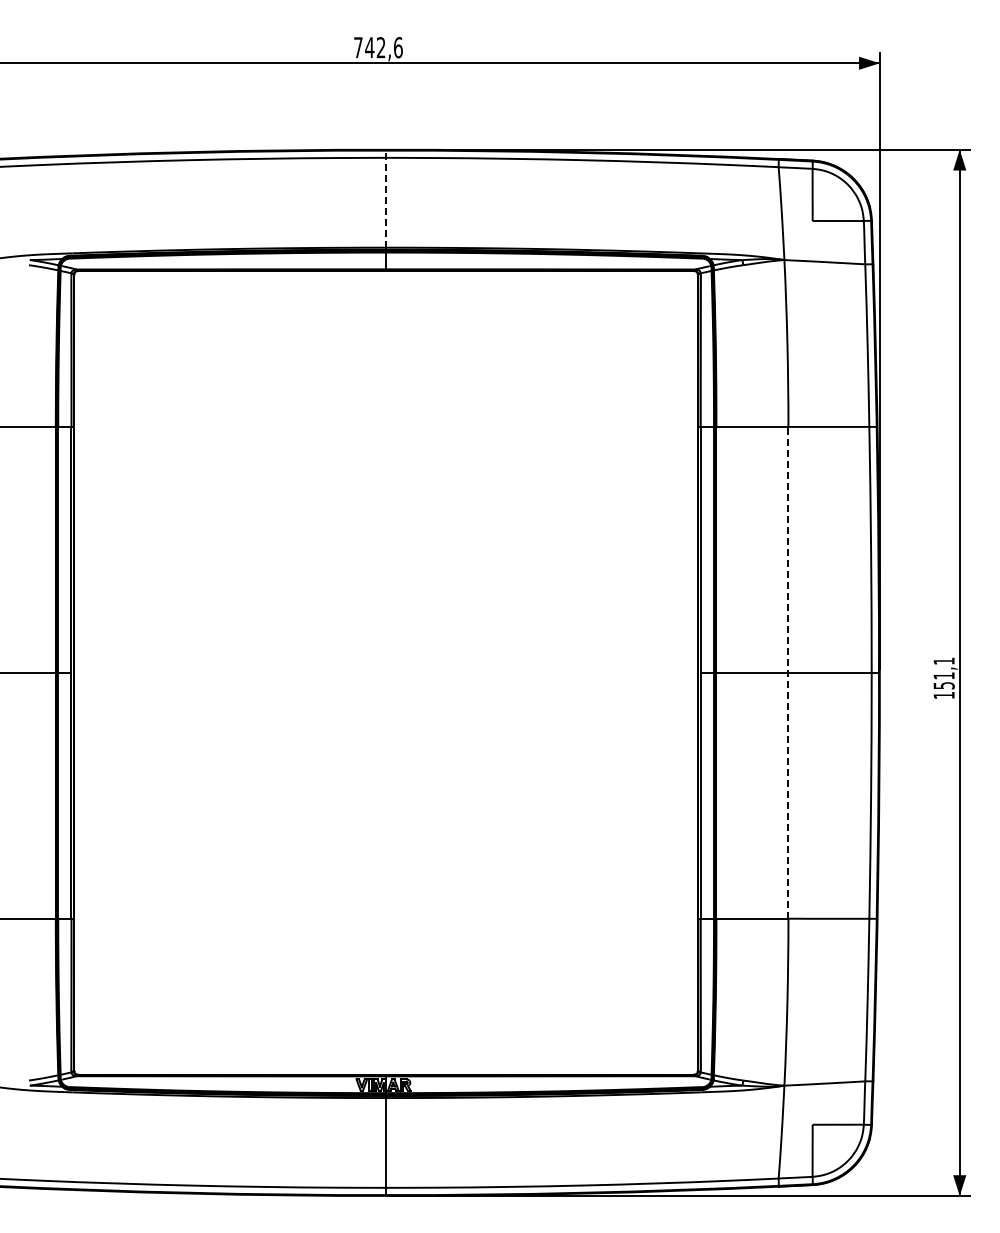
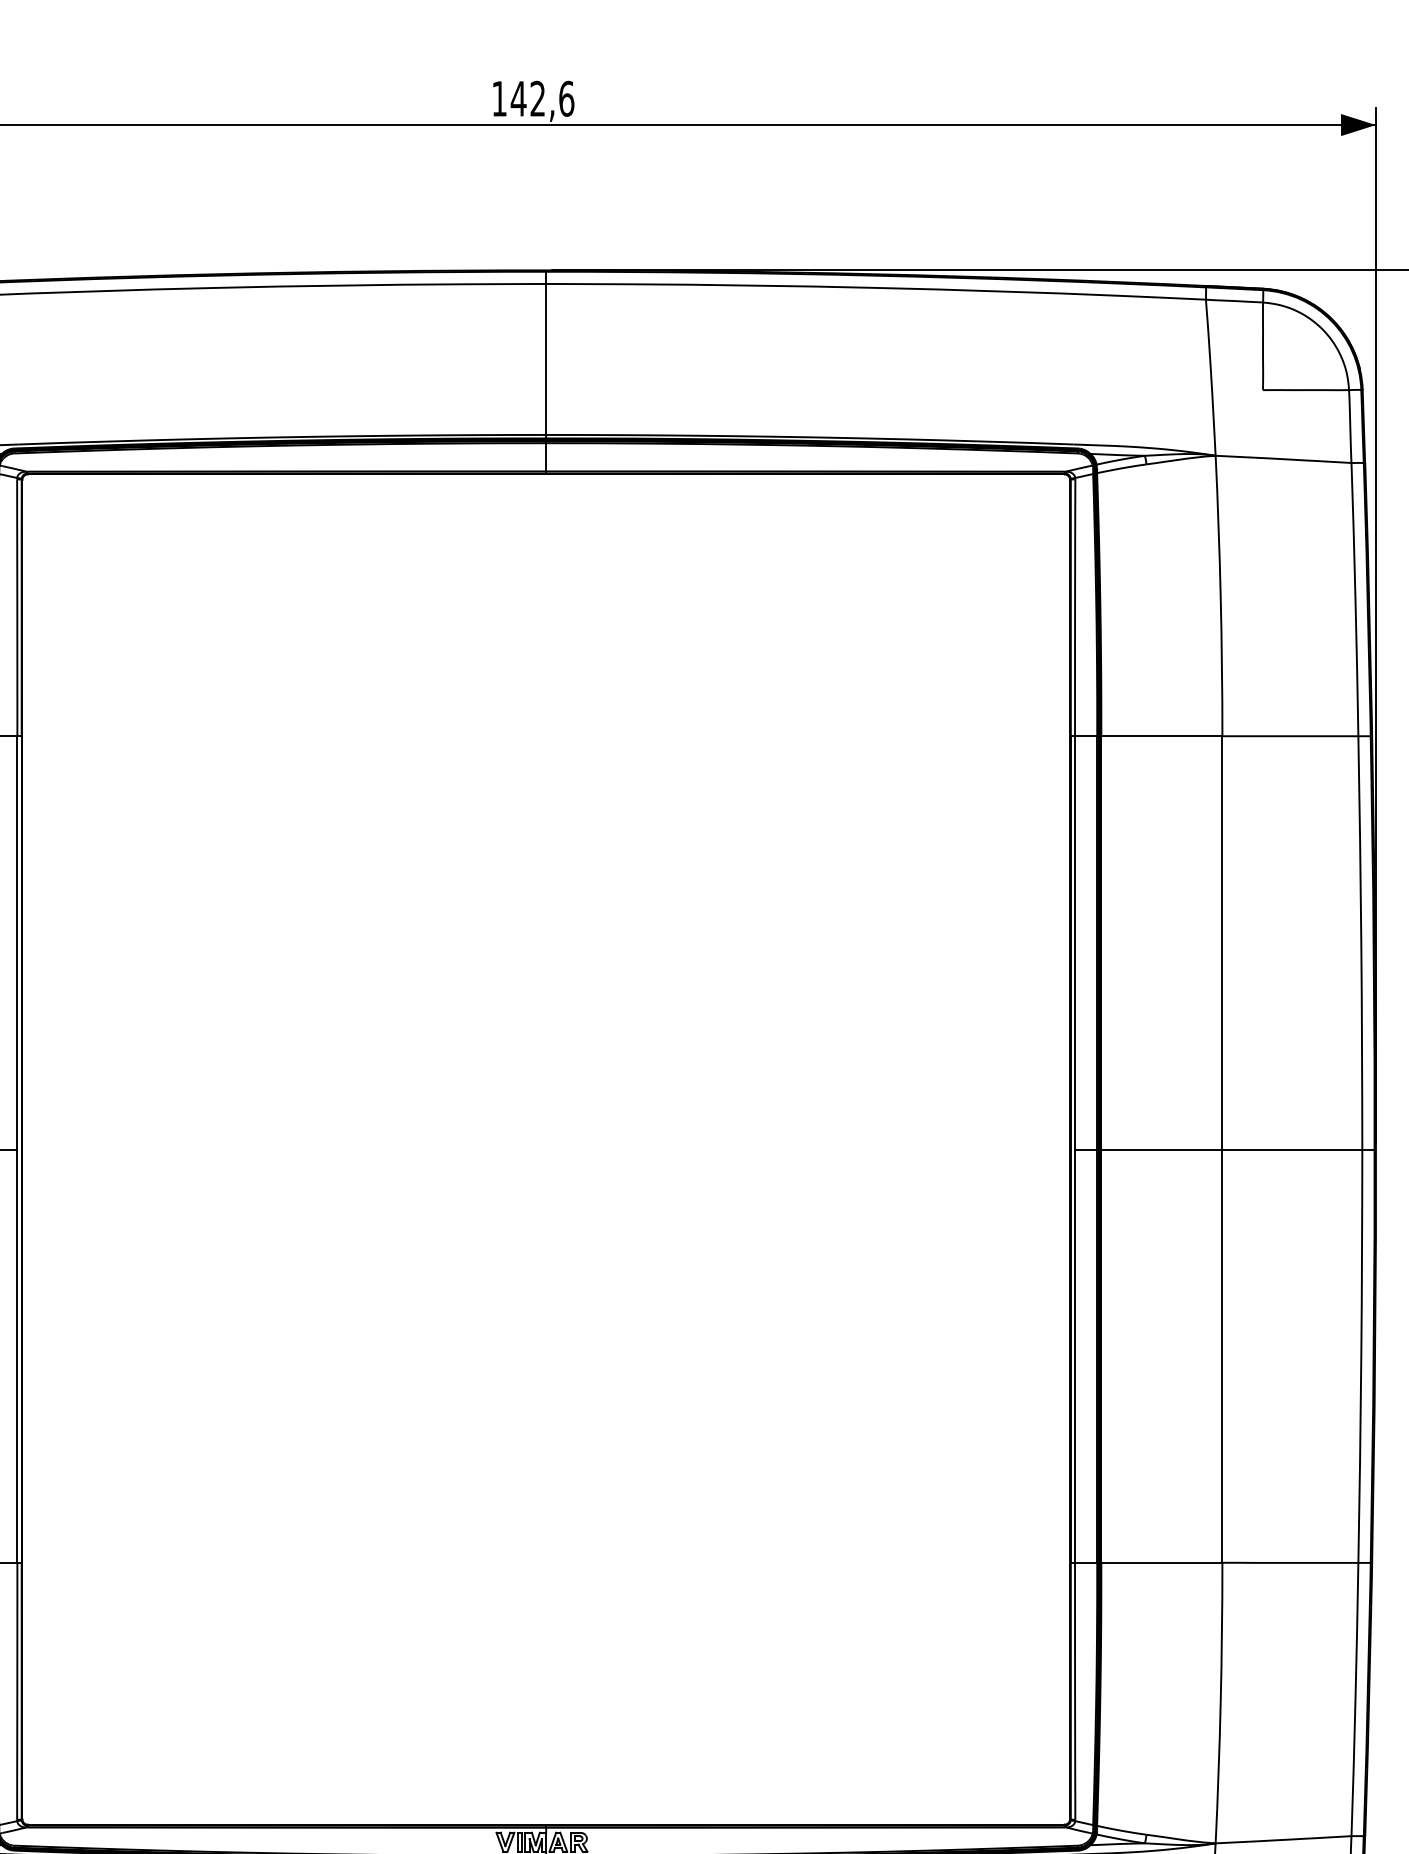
text: (358, 47) -> (499, 98), 742,6 -> 142,6
line: (386, 199) -> (546, 353), dashed -> solid
line: (788, 672) -> (1222, 1148), dashed -> solid

